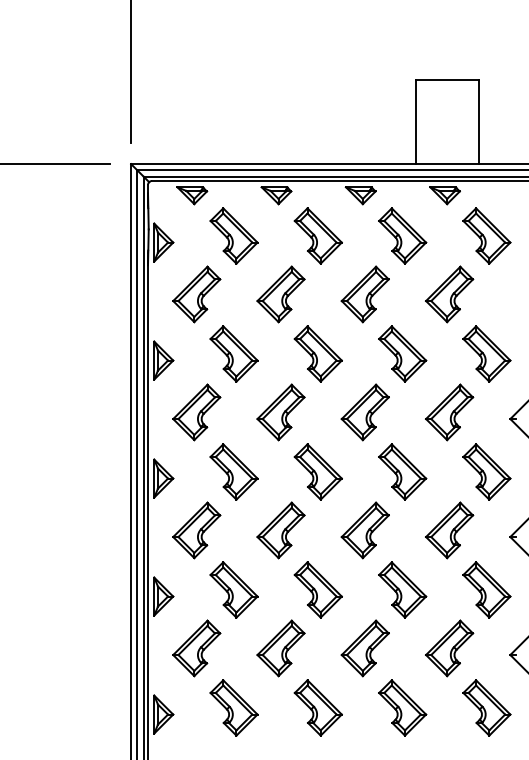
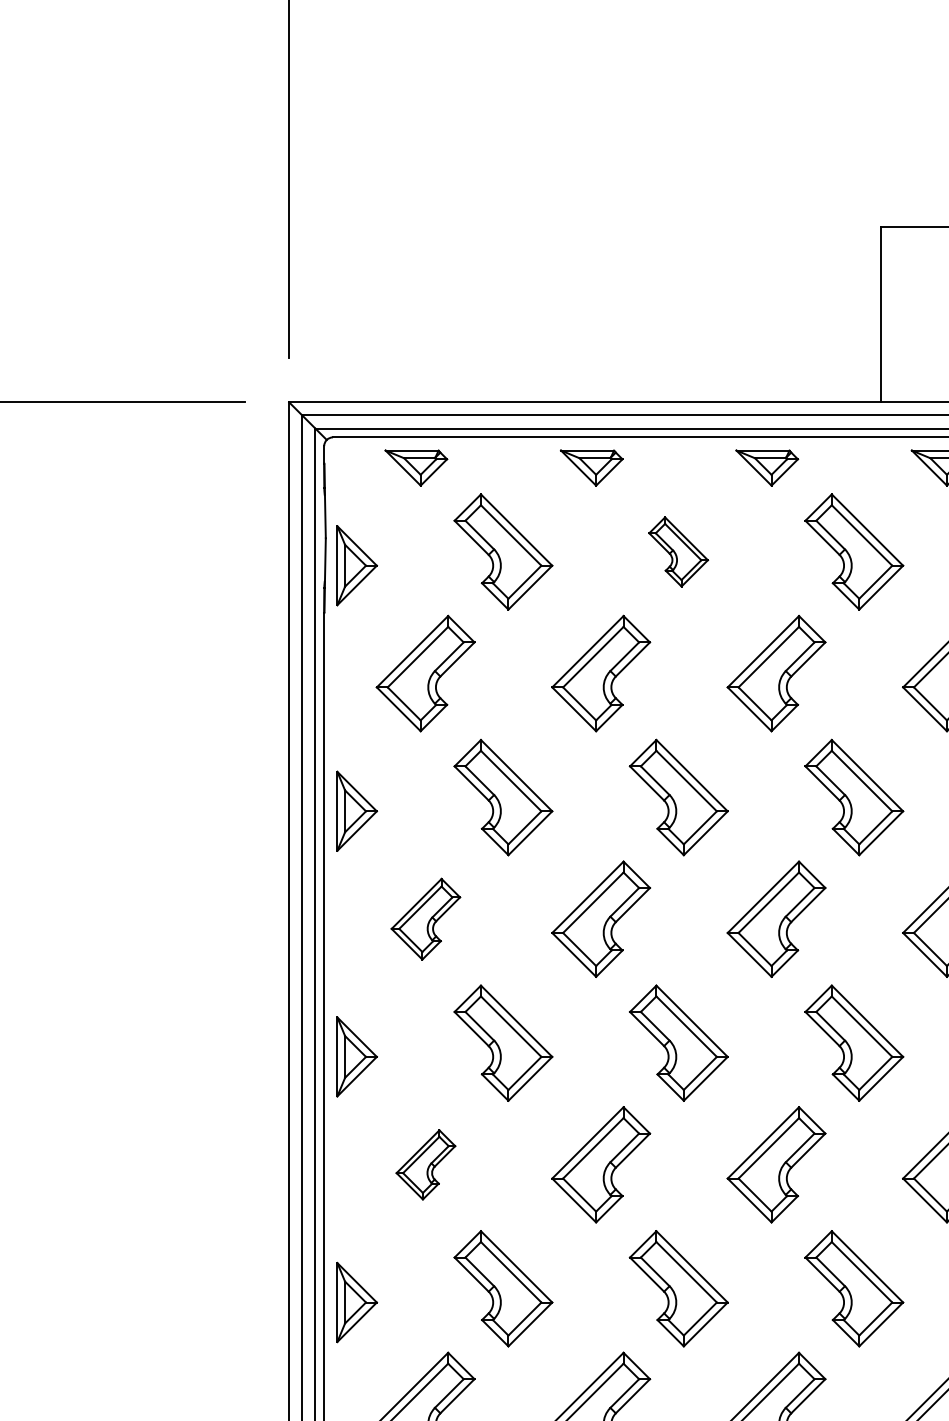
part: (317, 235) -> (677, 550), size x0.6
part: (196, 412) -> (425, 919), size x0.7
part: (196, 530) -> (425, 1164), size x0.6

